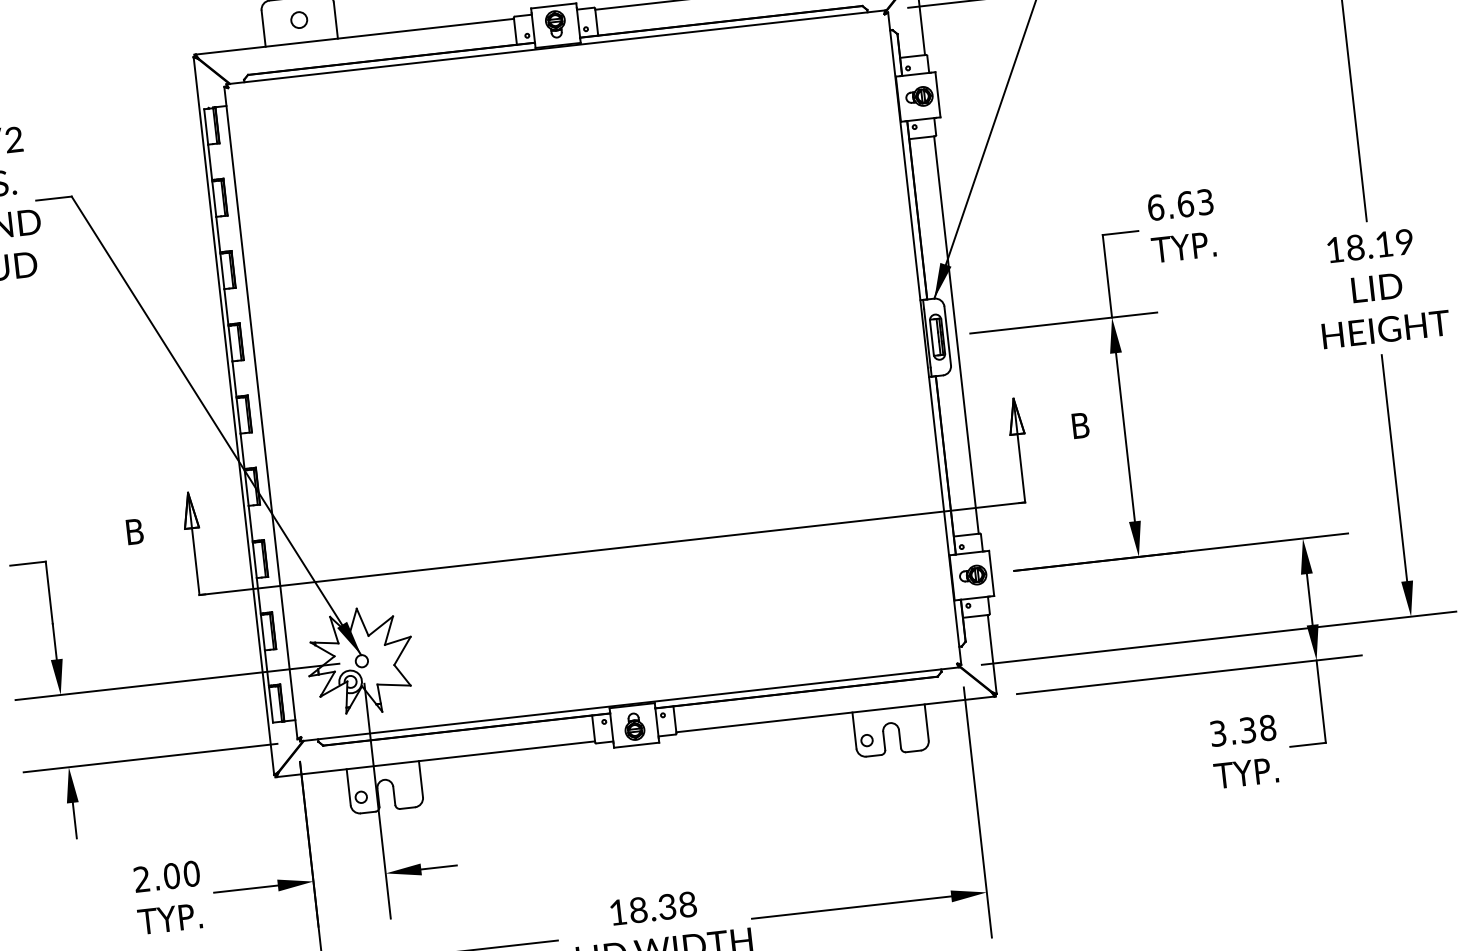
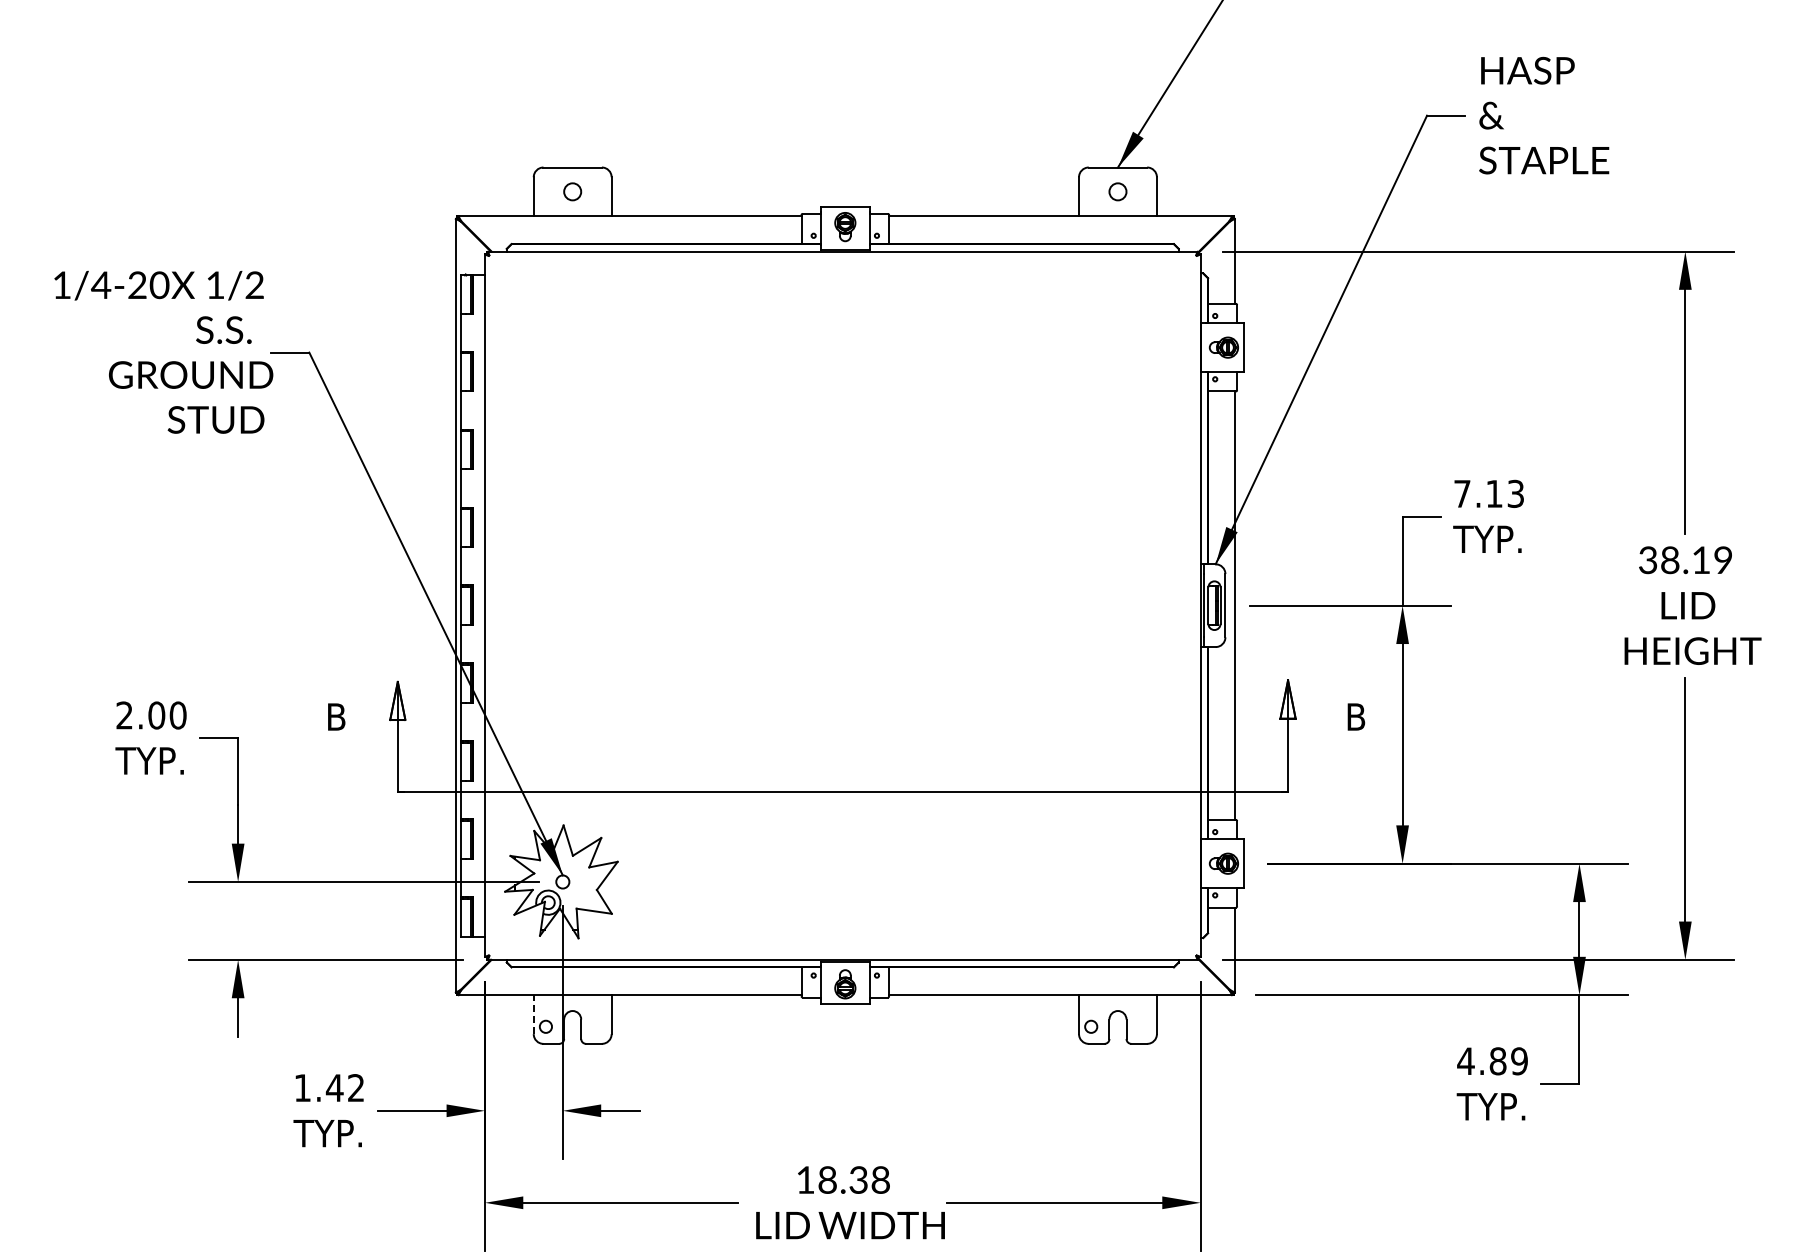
text: (1170, 205) -> (1478, 493), 6.63 -> 7.13
text: (1335, 250) -> (1648, 560), 18.19 -> 38.19
text: (1242, 730) -> (1492, 1061), 3.38 -> 4.89
line: (348, 787) -> (533, 1014), solid -> dashed
text: (166, 877) -> (329, 1088), 2.00 -> 1.42

